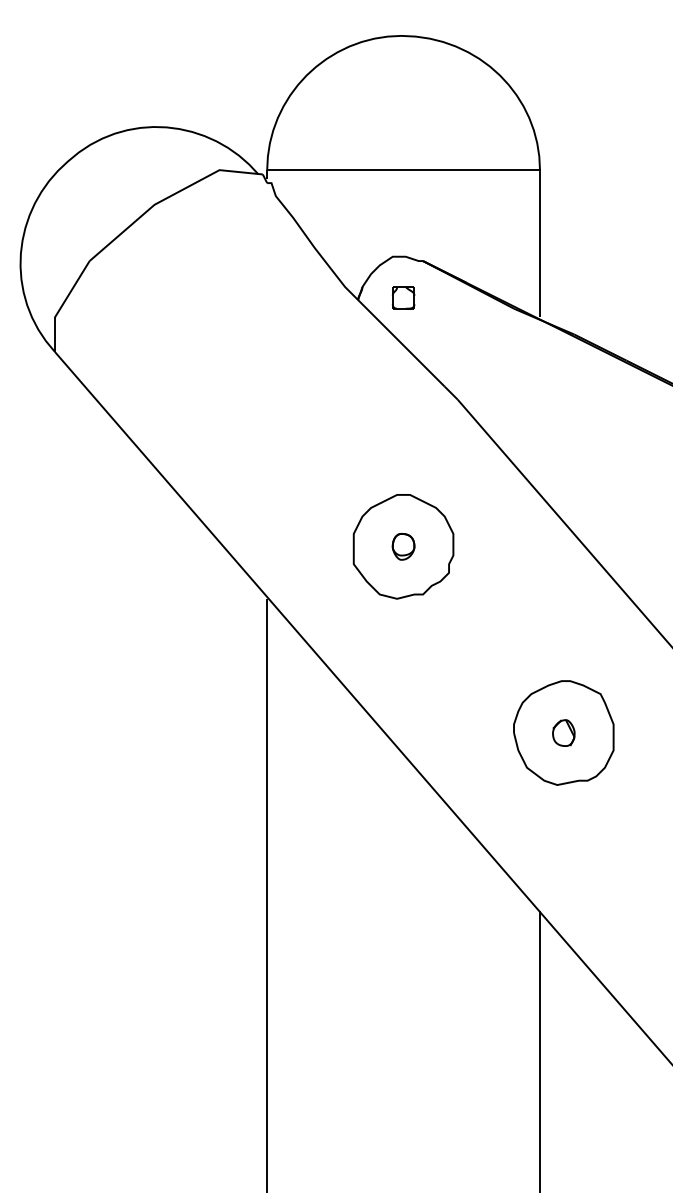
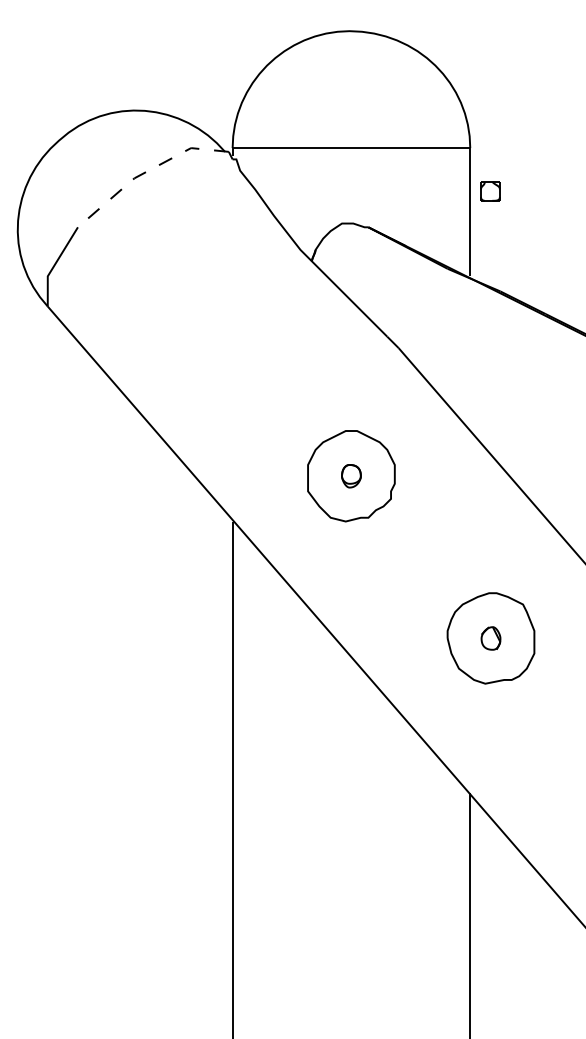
line: (168, 196) -> (146, 171), solid -> dashed
part: (403, 298) -> (490, 191), moved

